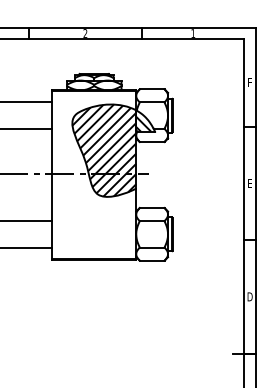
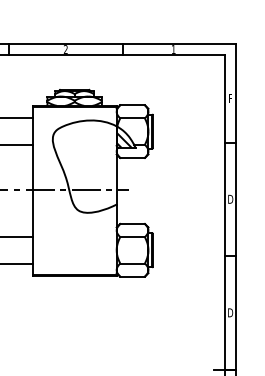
hatch: (104, 150) -> (84, 166), removed
text: (249, 182) -> (229, 198), E -> D

